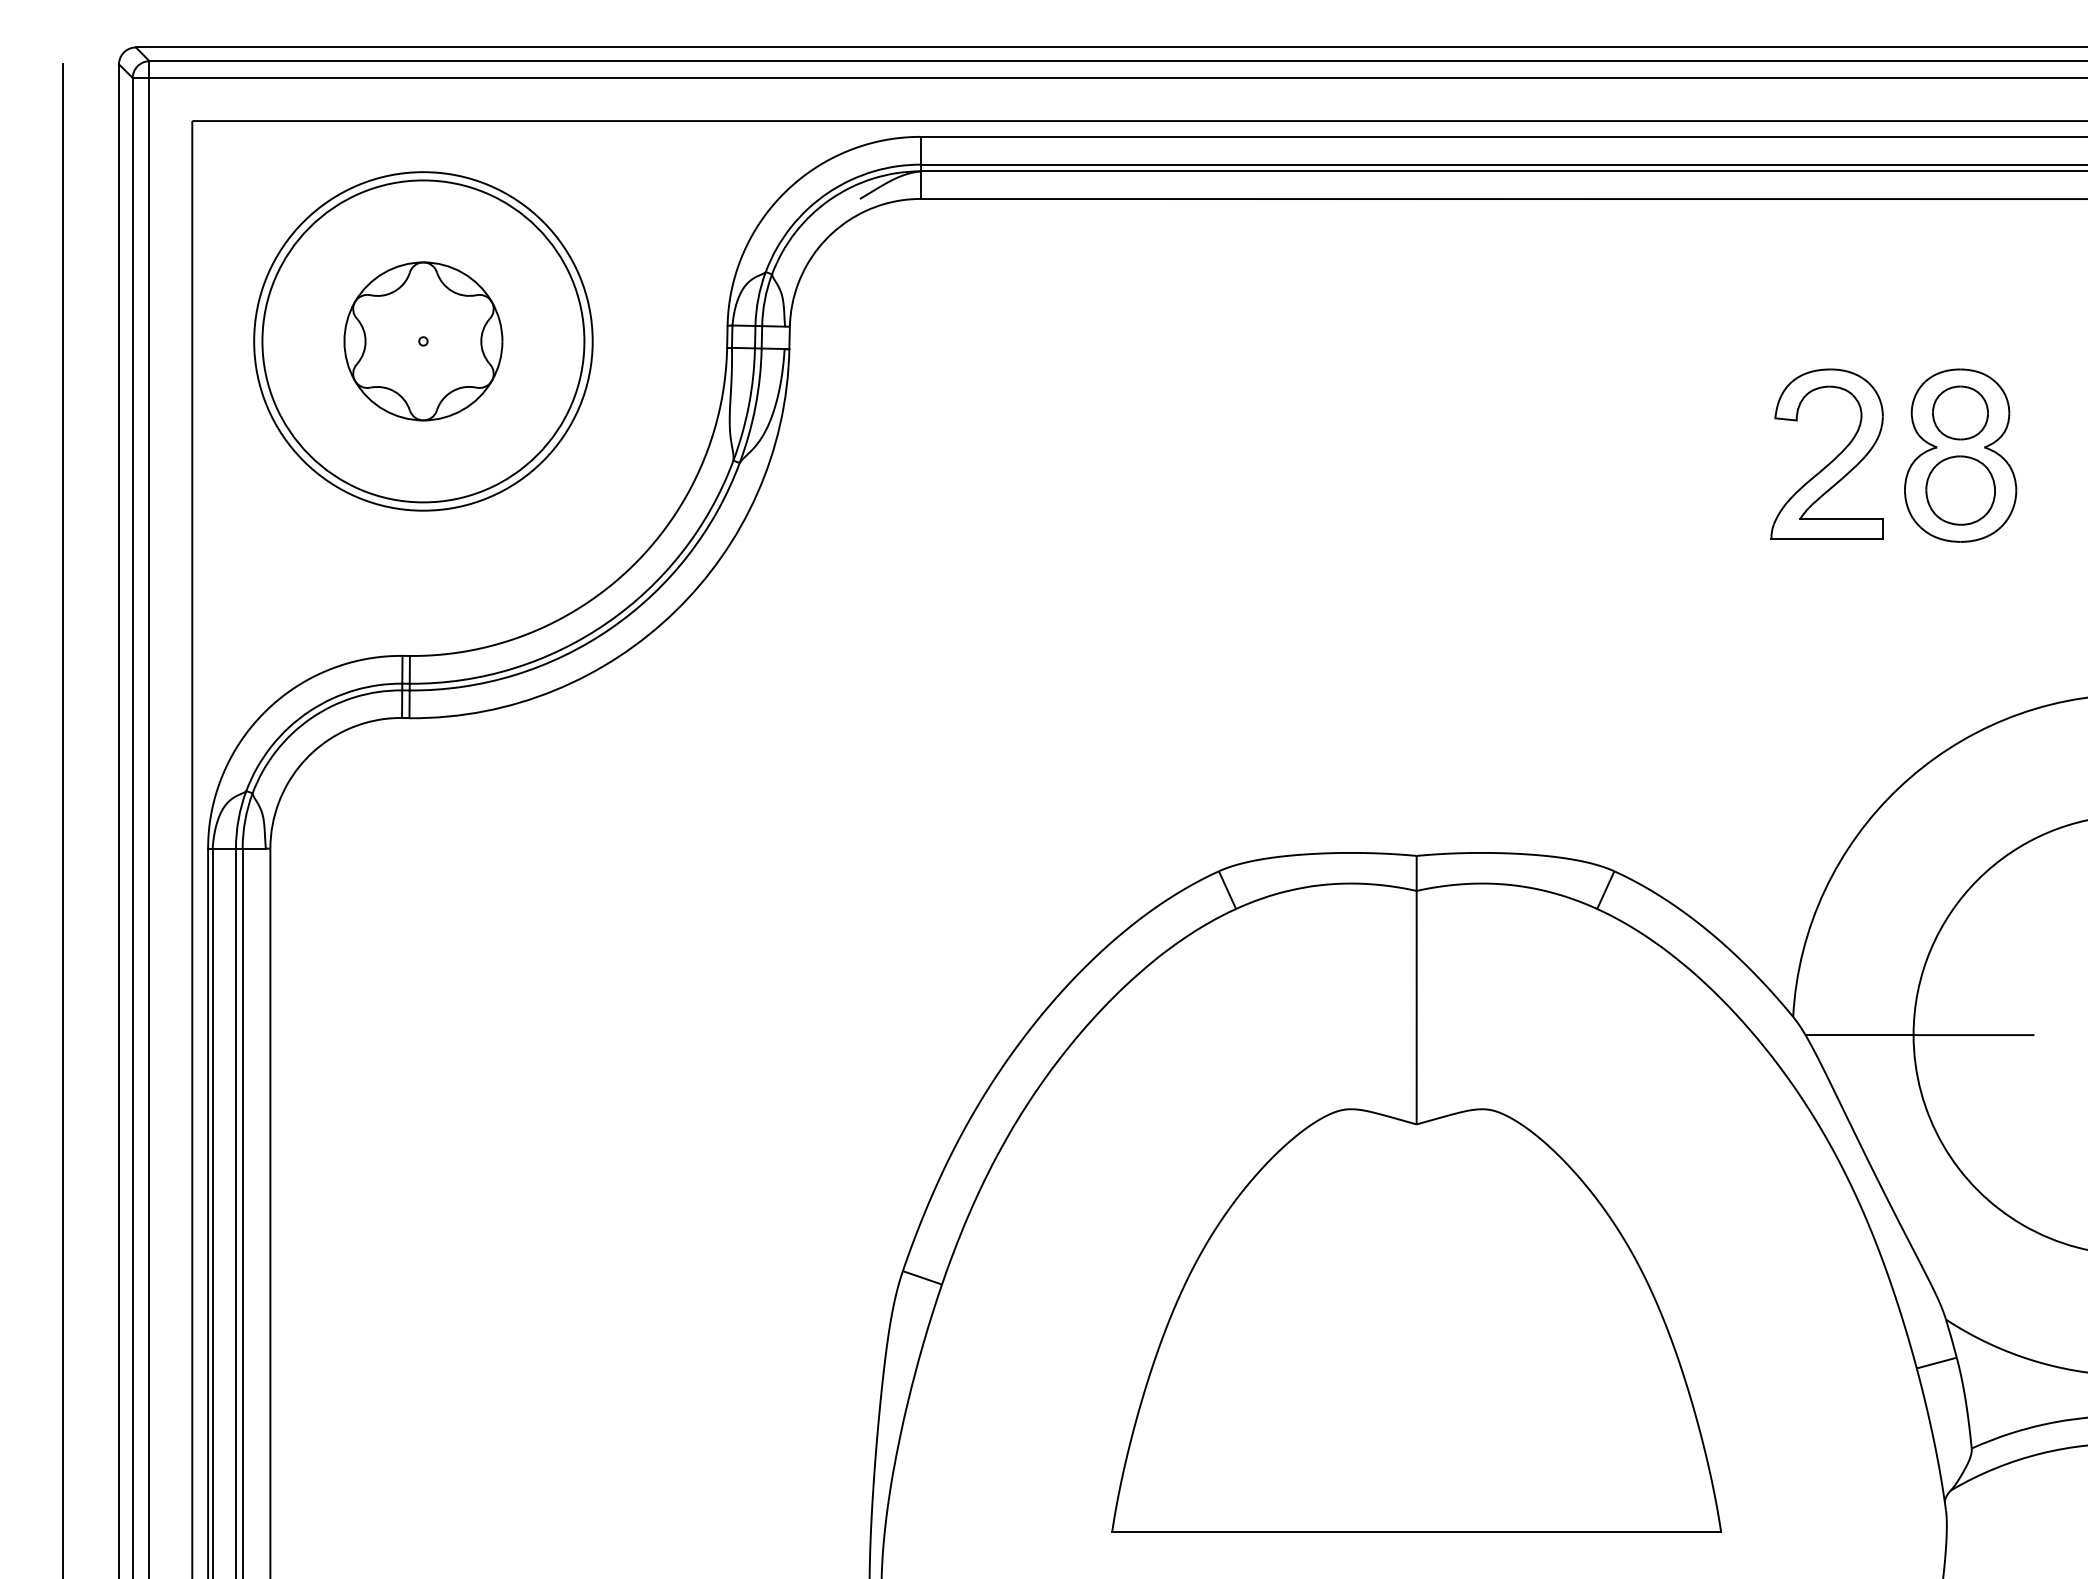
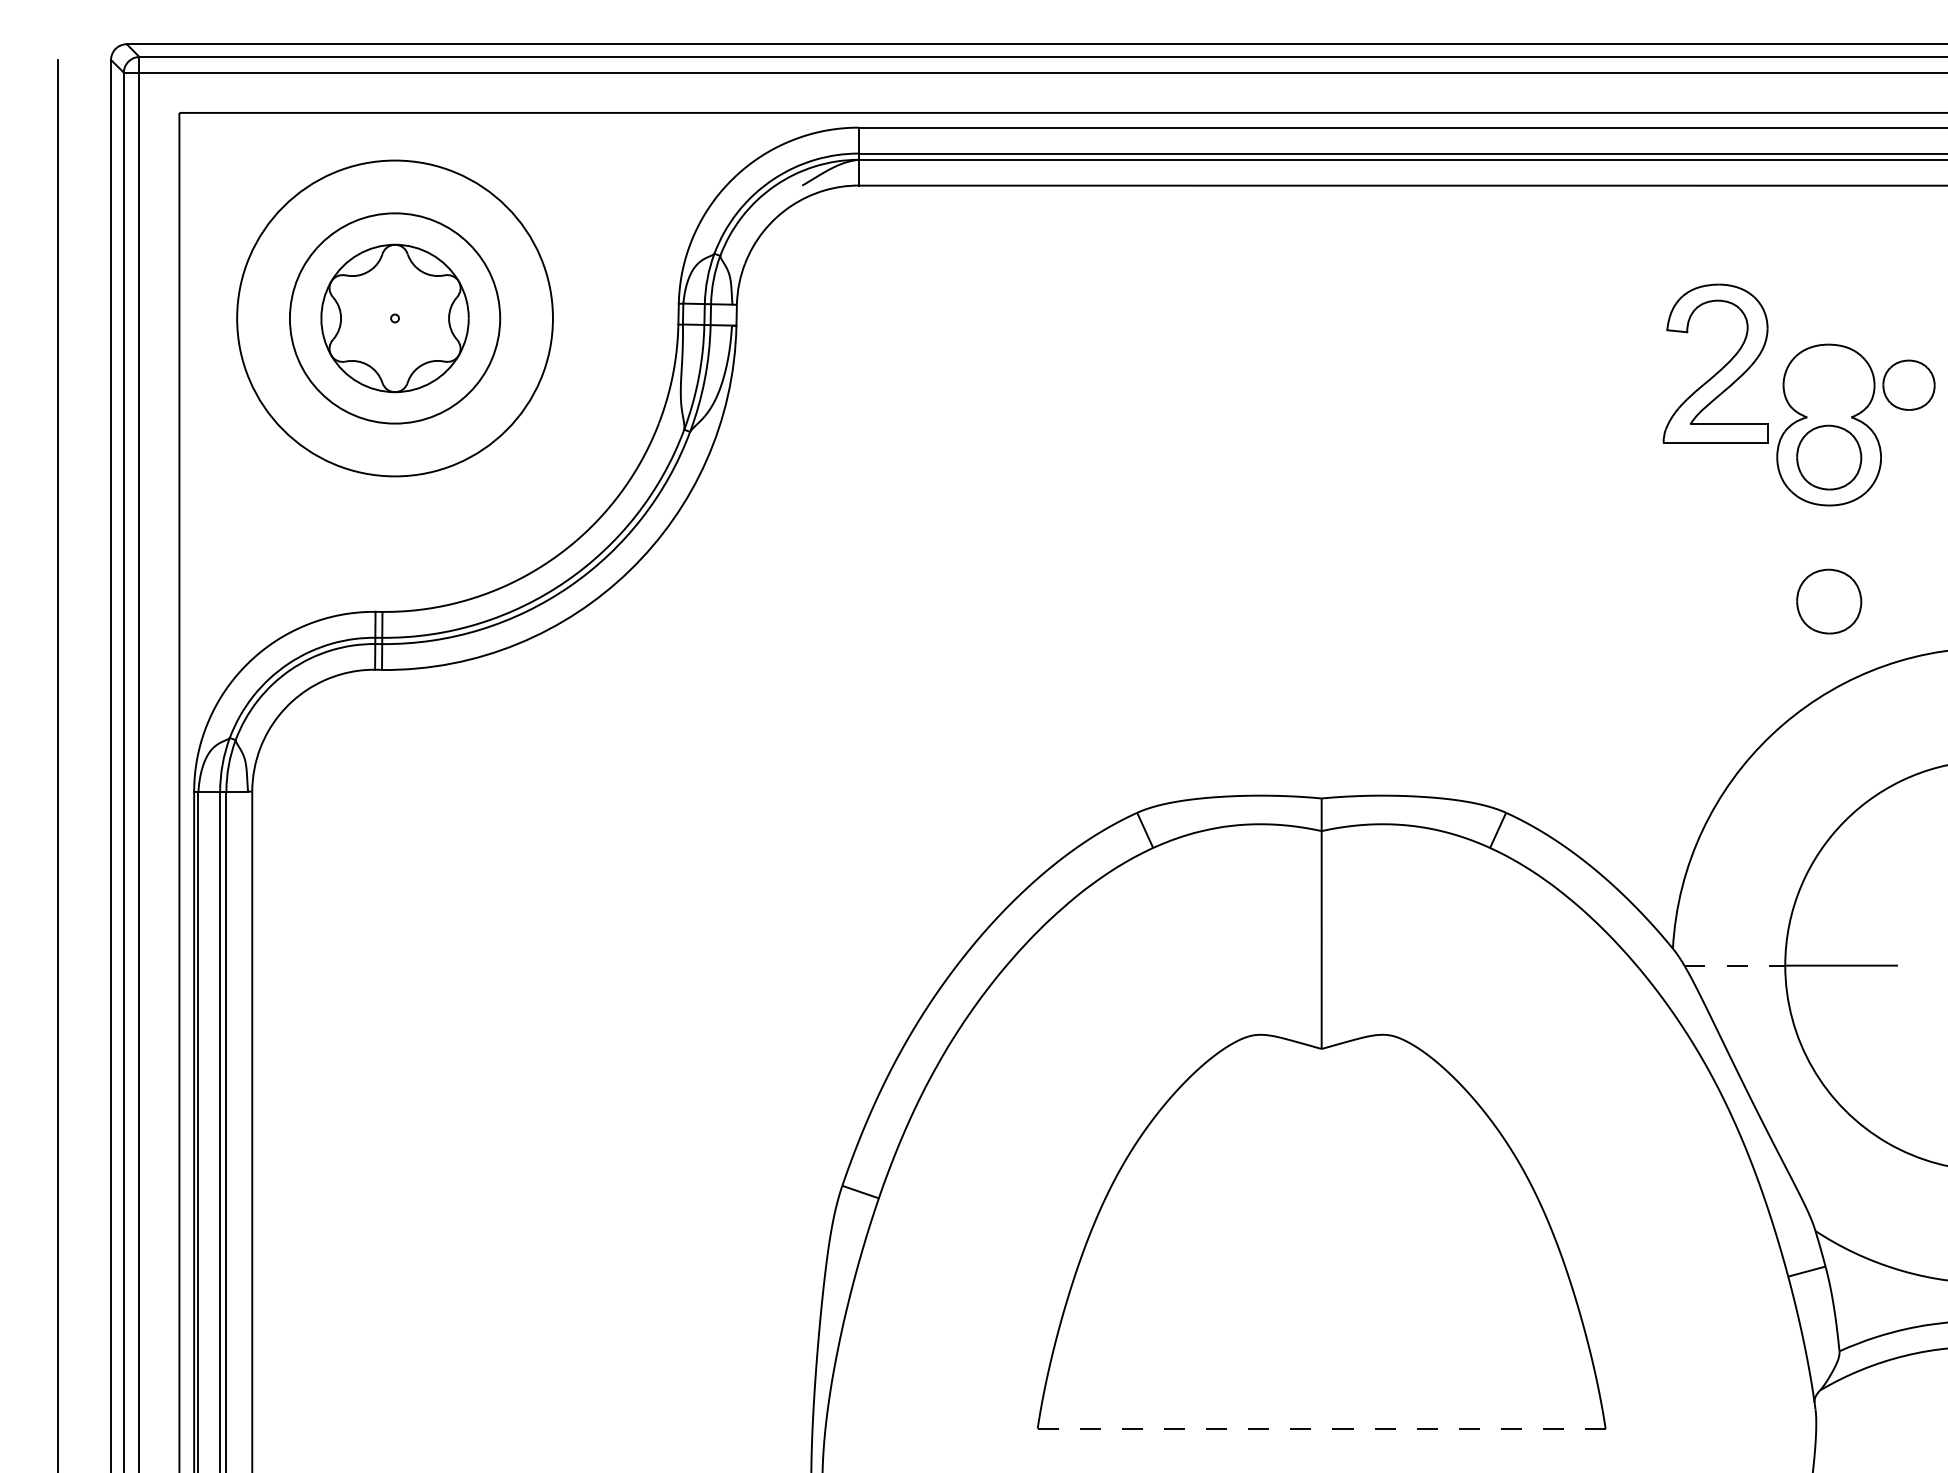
circle: (422, 341) -> (394, 318), size x0.7
part: (1959, 412) -> (1908, 384), moved
part: (1831, 460) -> (1719, 369), moved
part: (1961, 644) -> (1829, 601), added
line: (1860, 1034) -> (1735, 965), solid -> dashed
line: (1416, 1531) -> (1321, 1428), solid -> dashed

